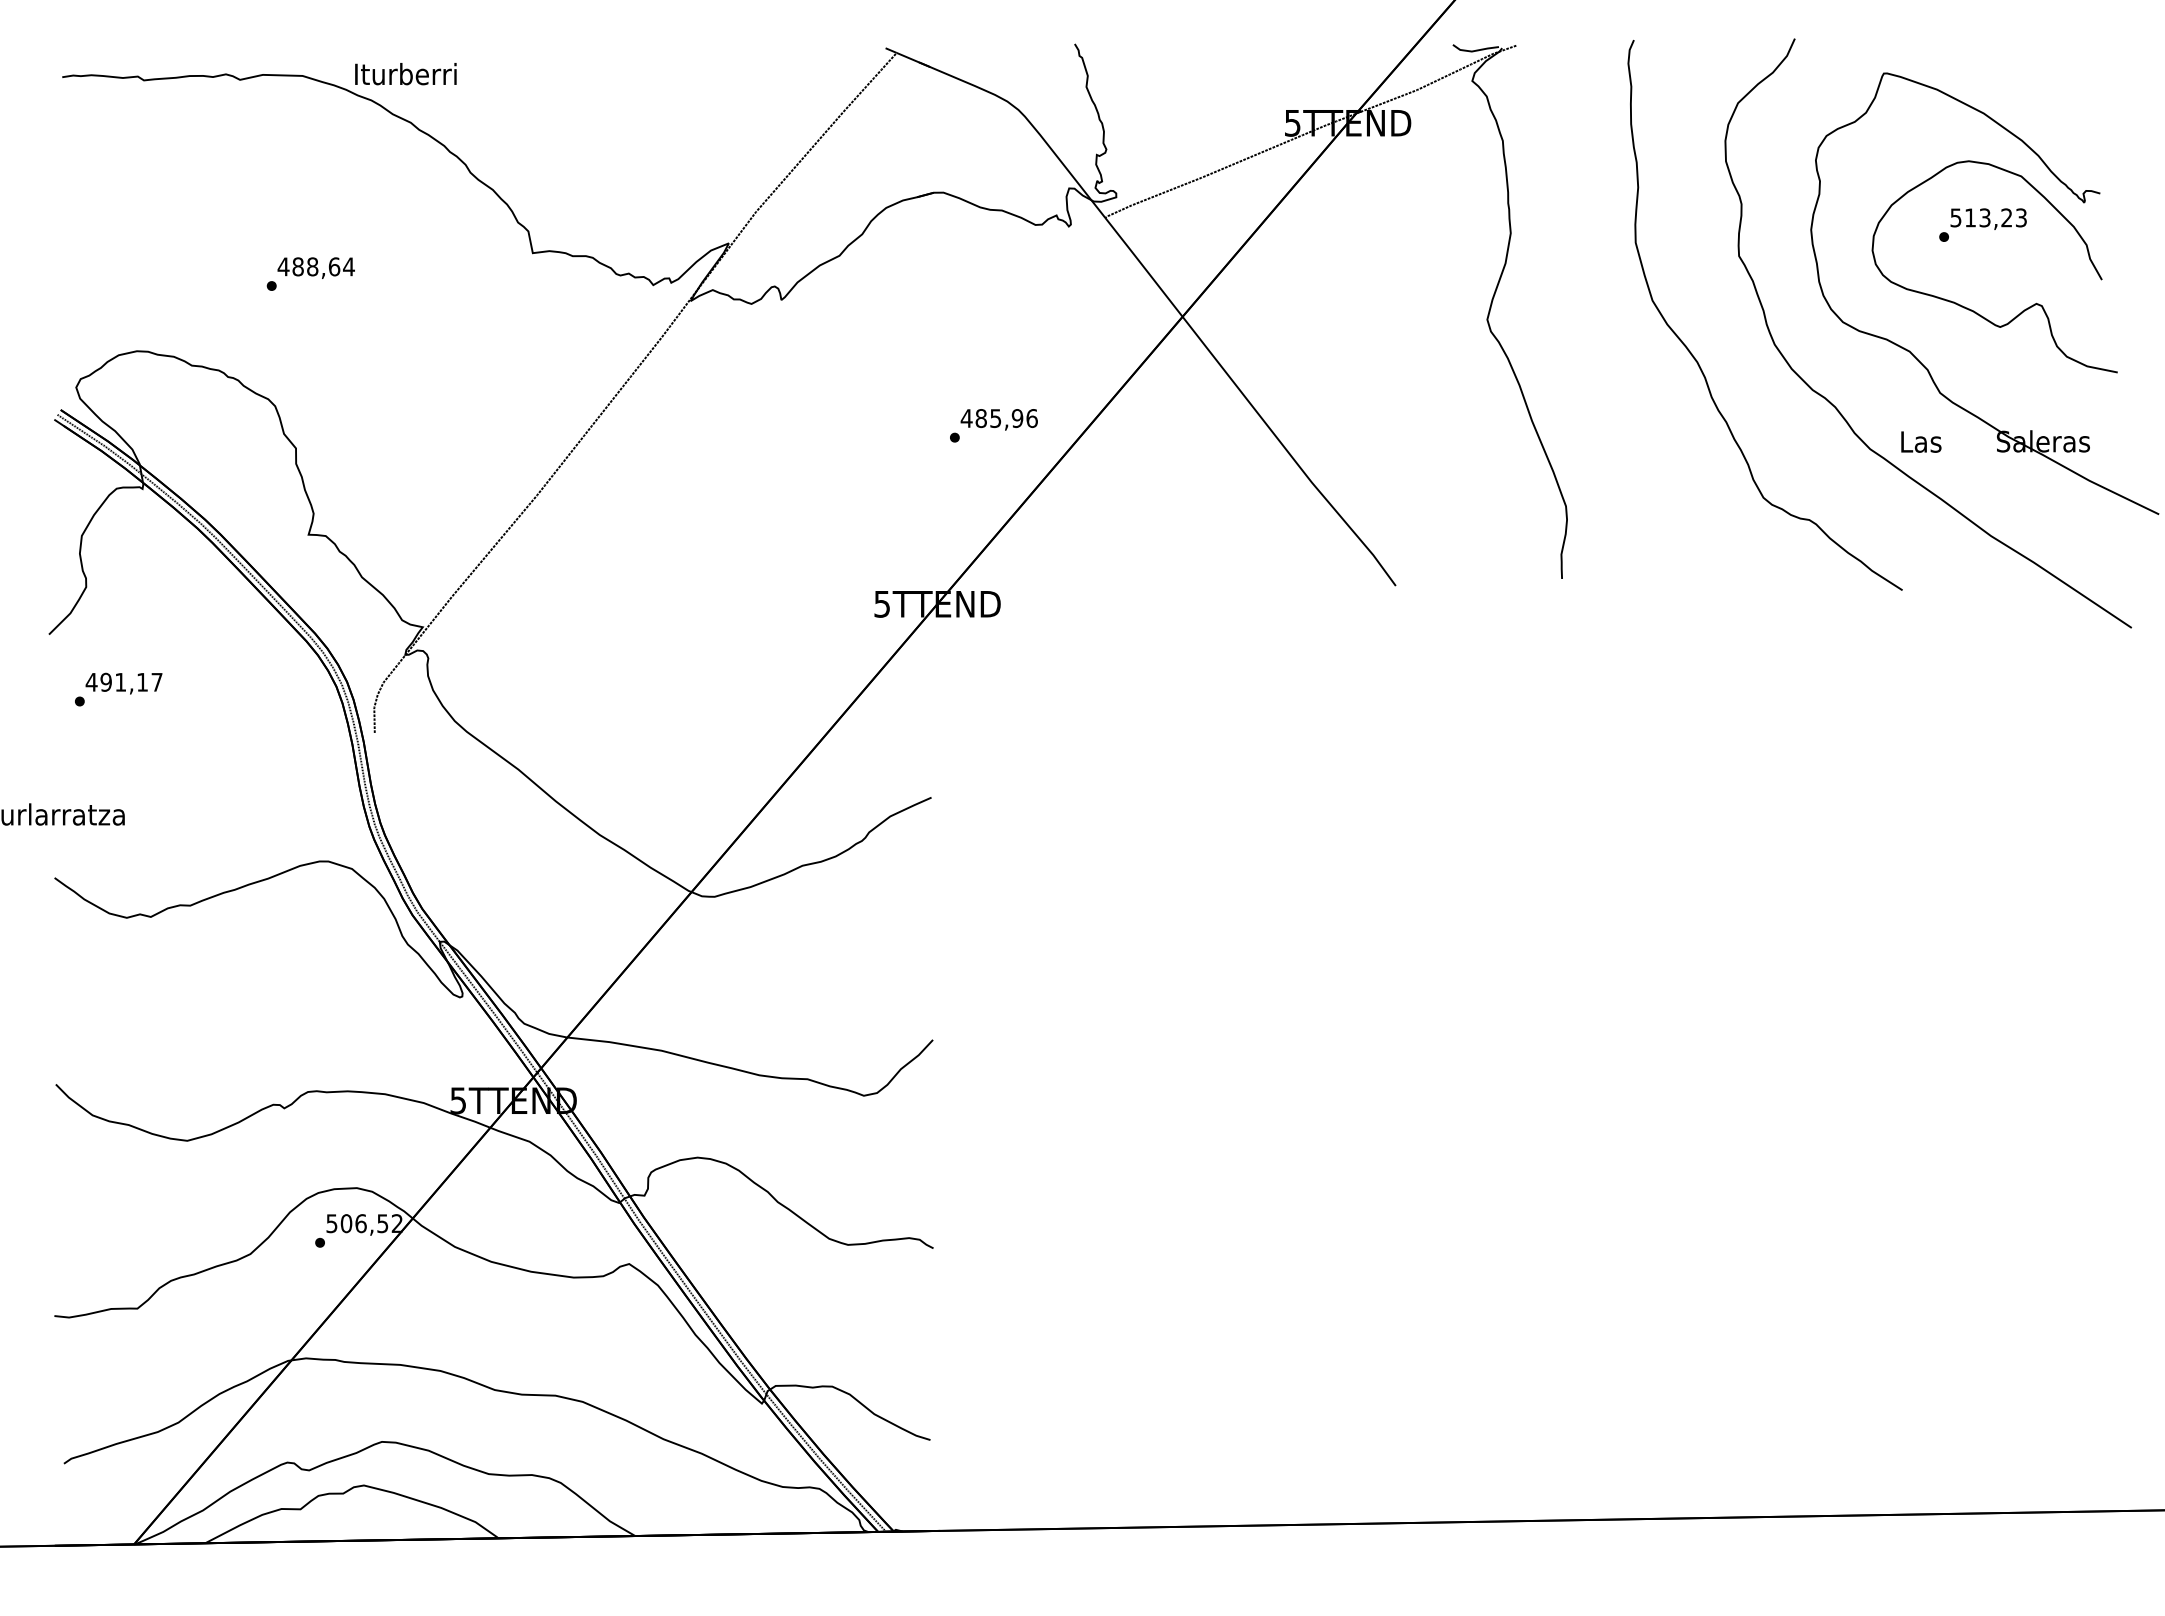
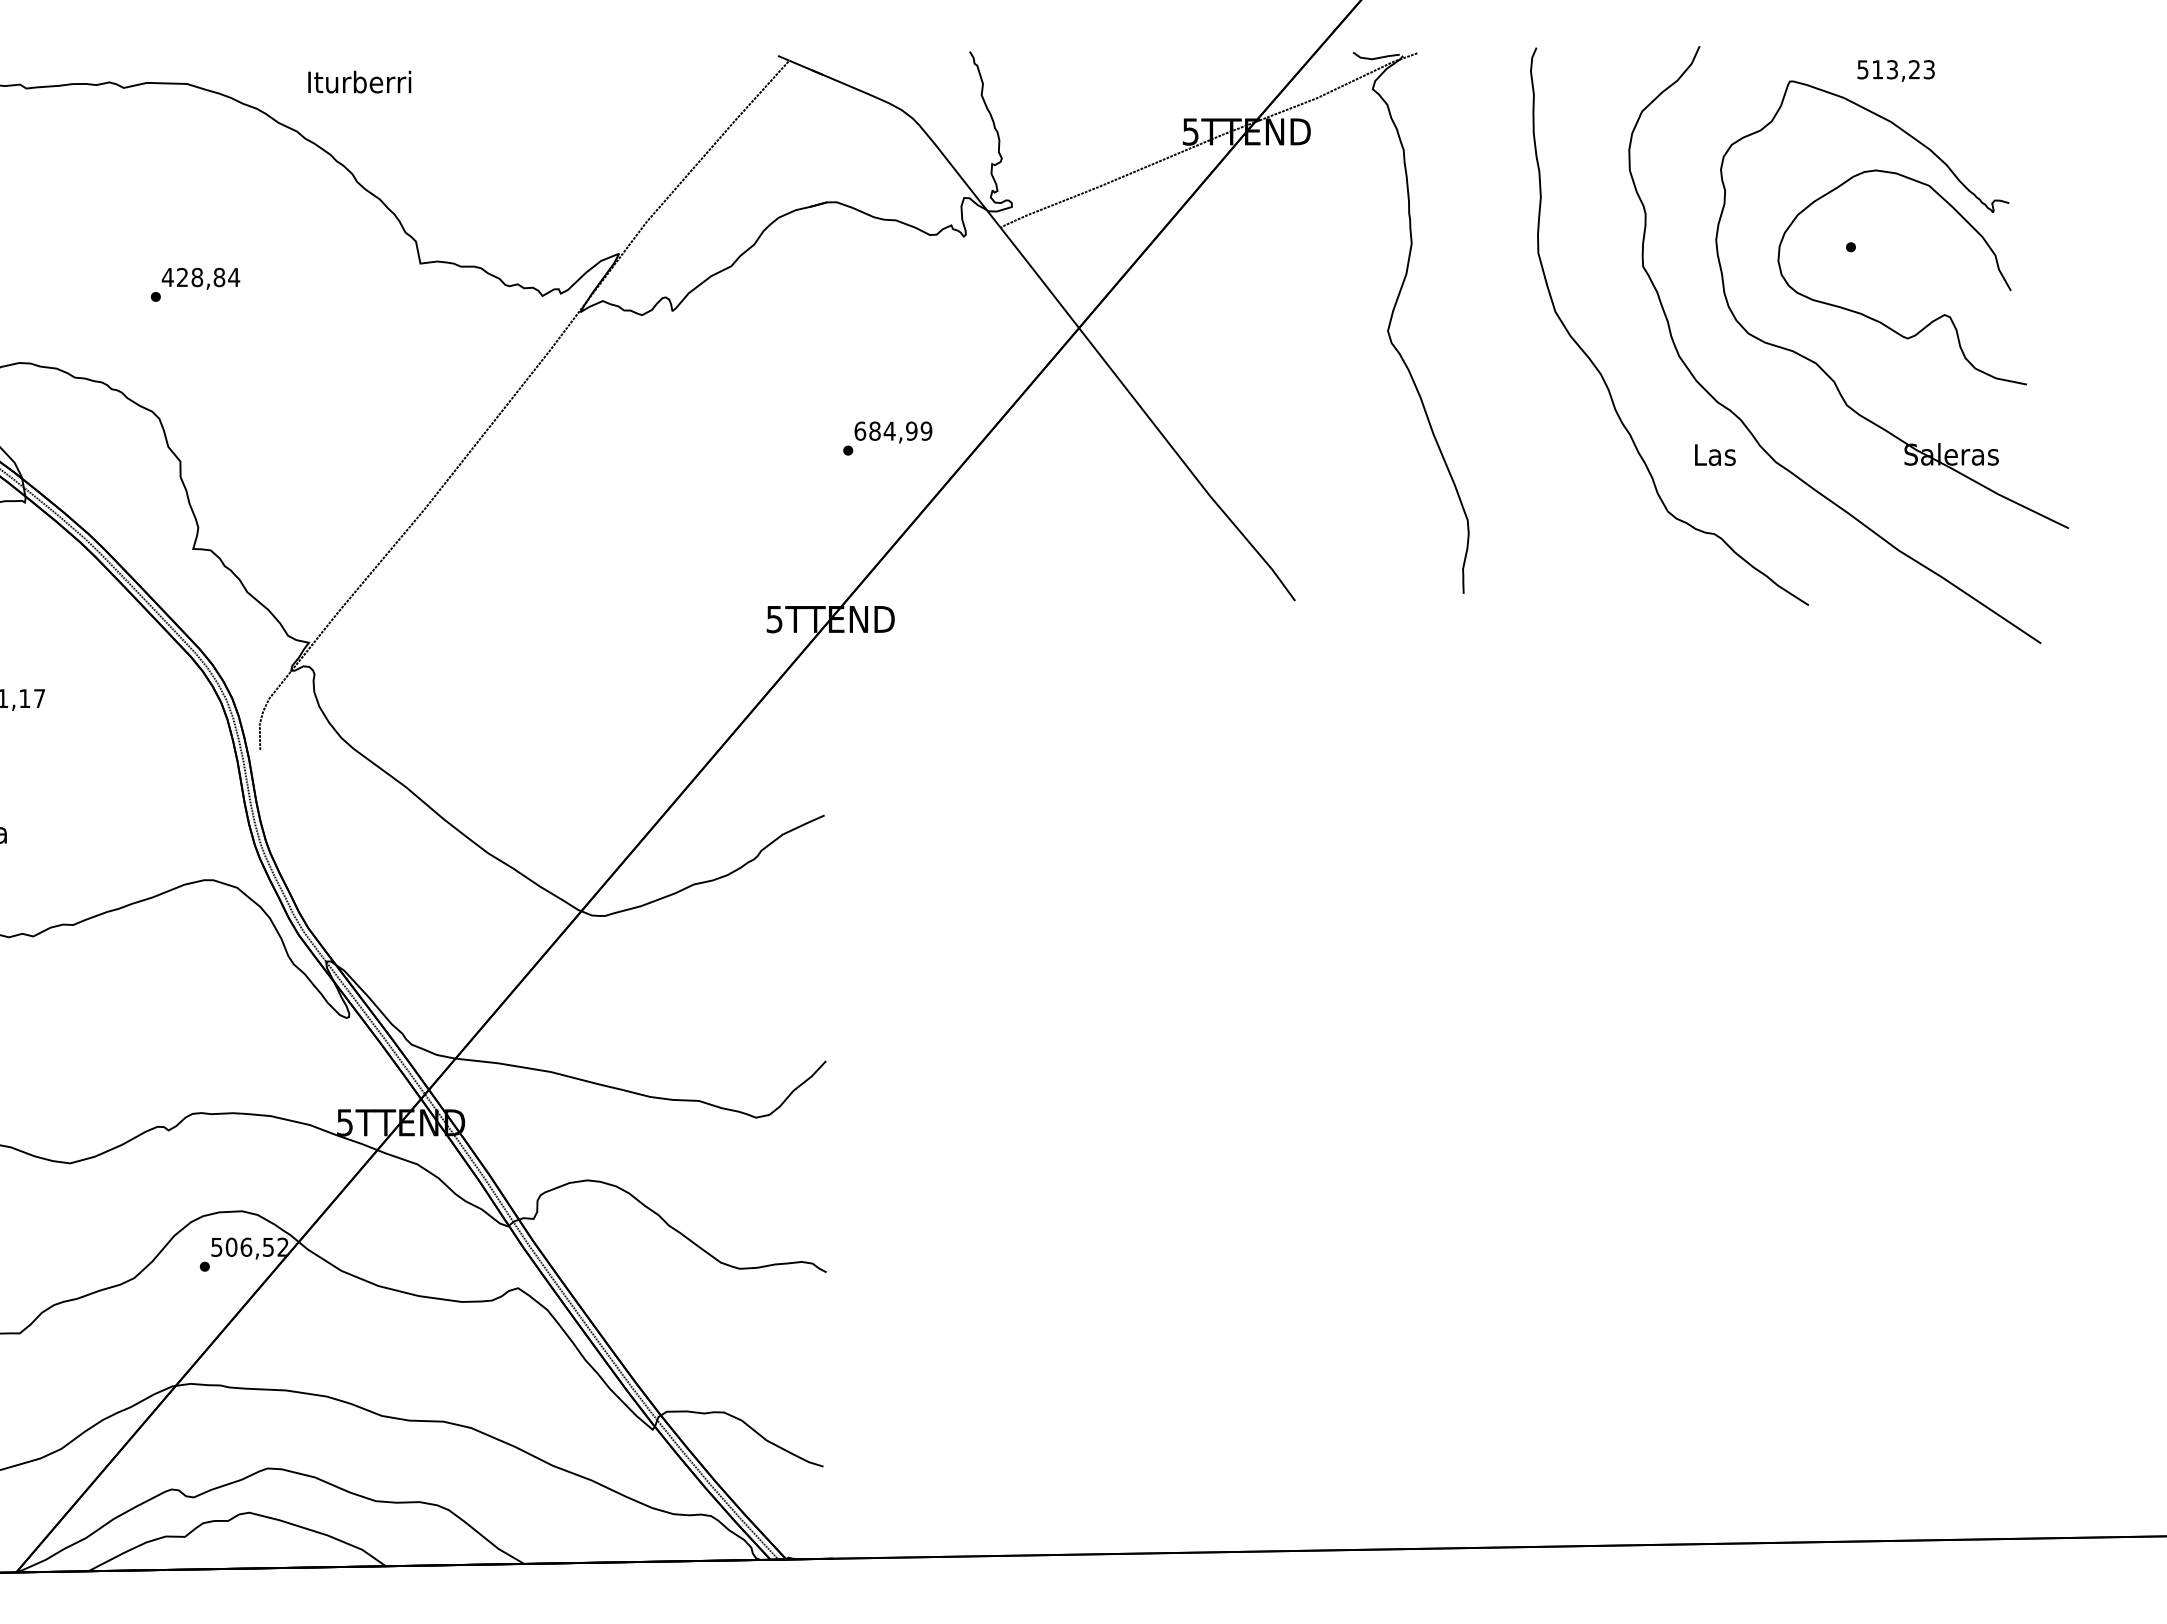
text: (405, 74) -> (359, 82), moved
text: (1988, 218) -> (1895, 70), moved
text: (316, 266) -> (201, 277), 488,64 -> 428,84
text: (998, 418) -> (892, 431), 485,96 -> 684,99
text: (1921, 441) -> (1715, 454), moved

